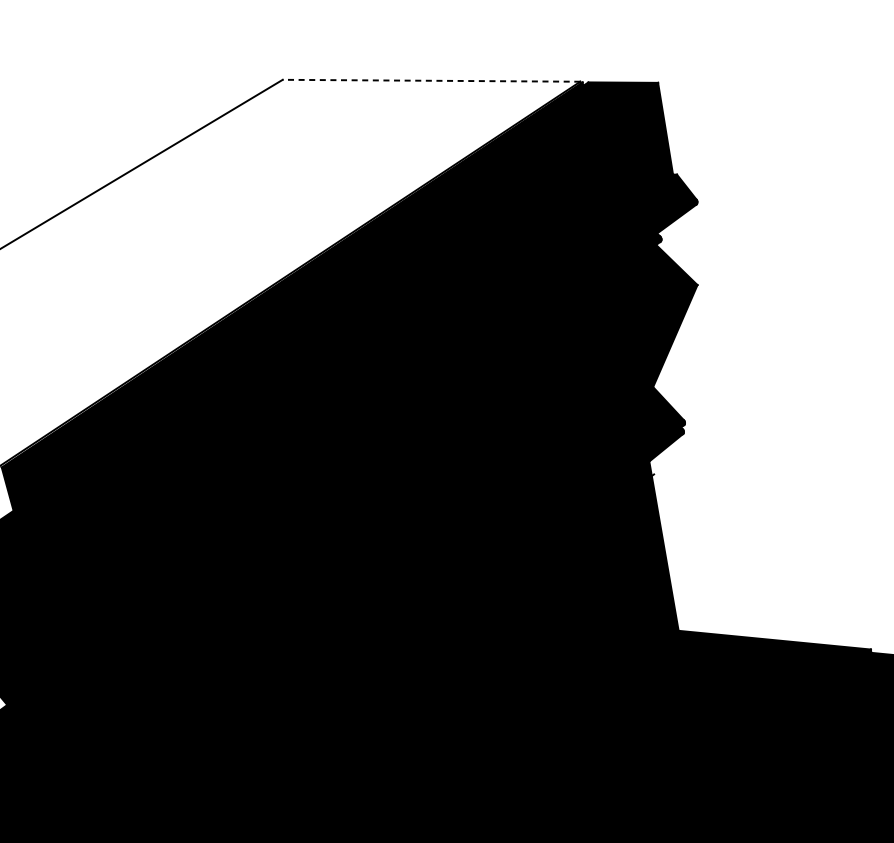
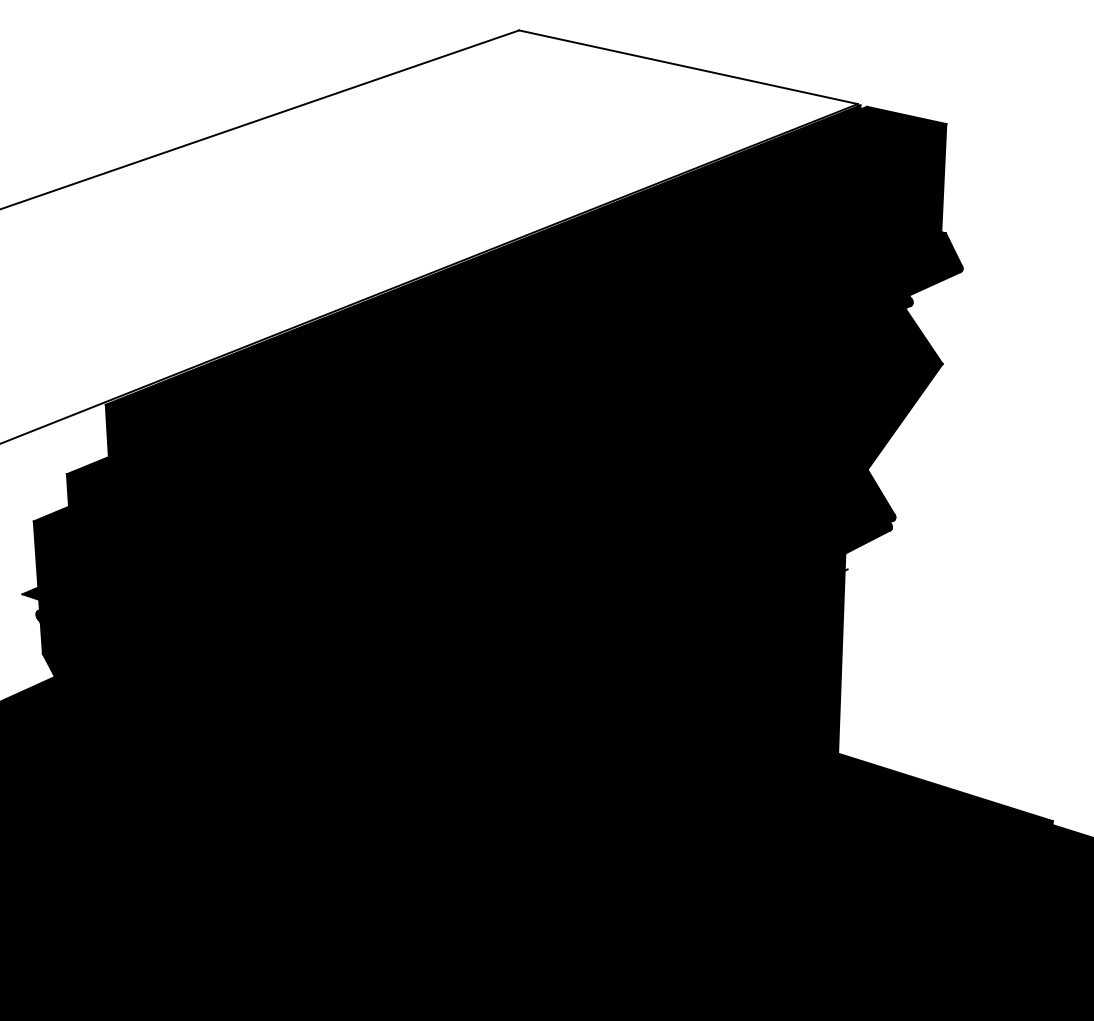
line: (431, 80) -> (688, 67), dashed -> solid

